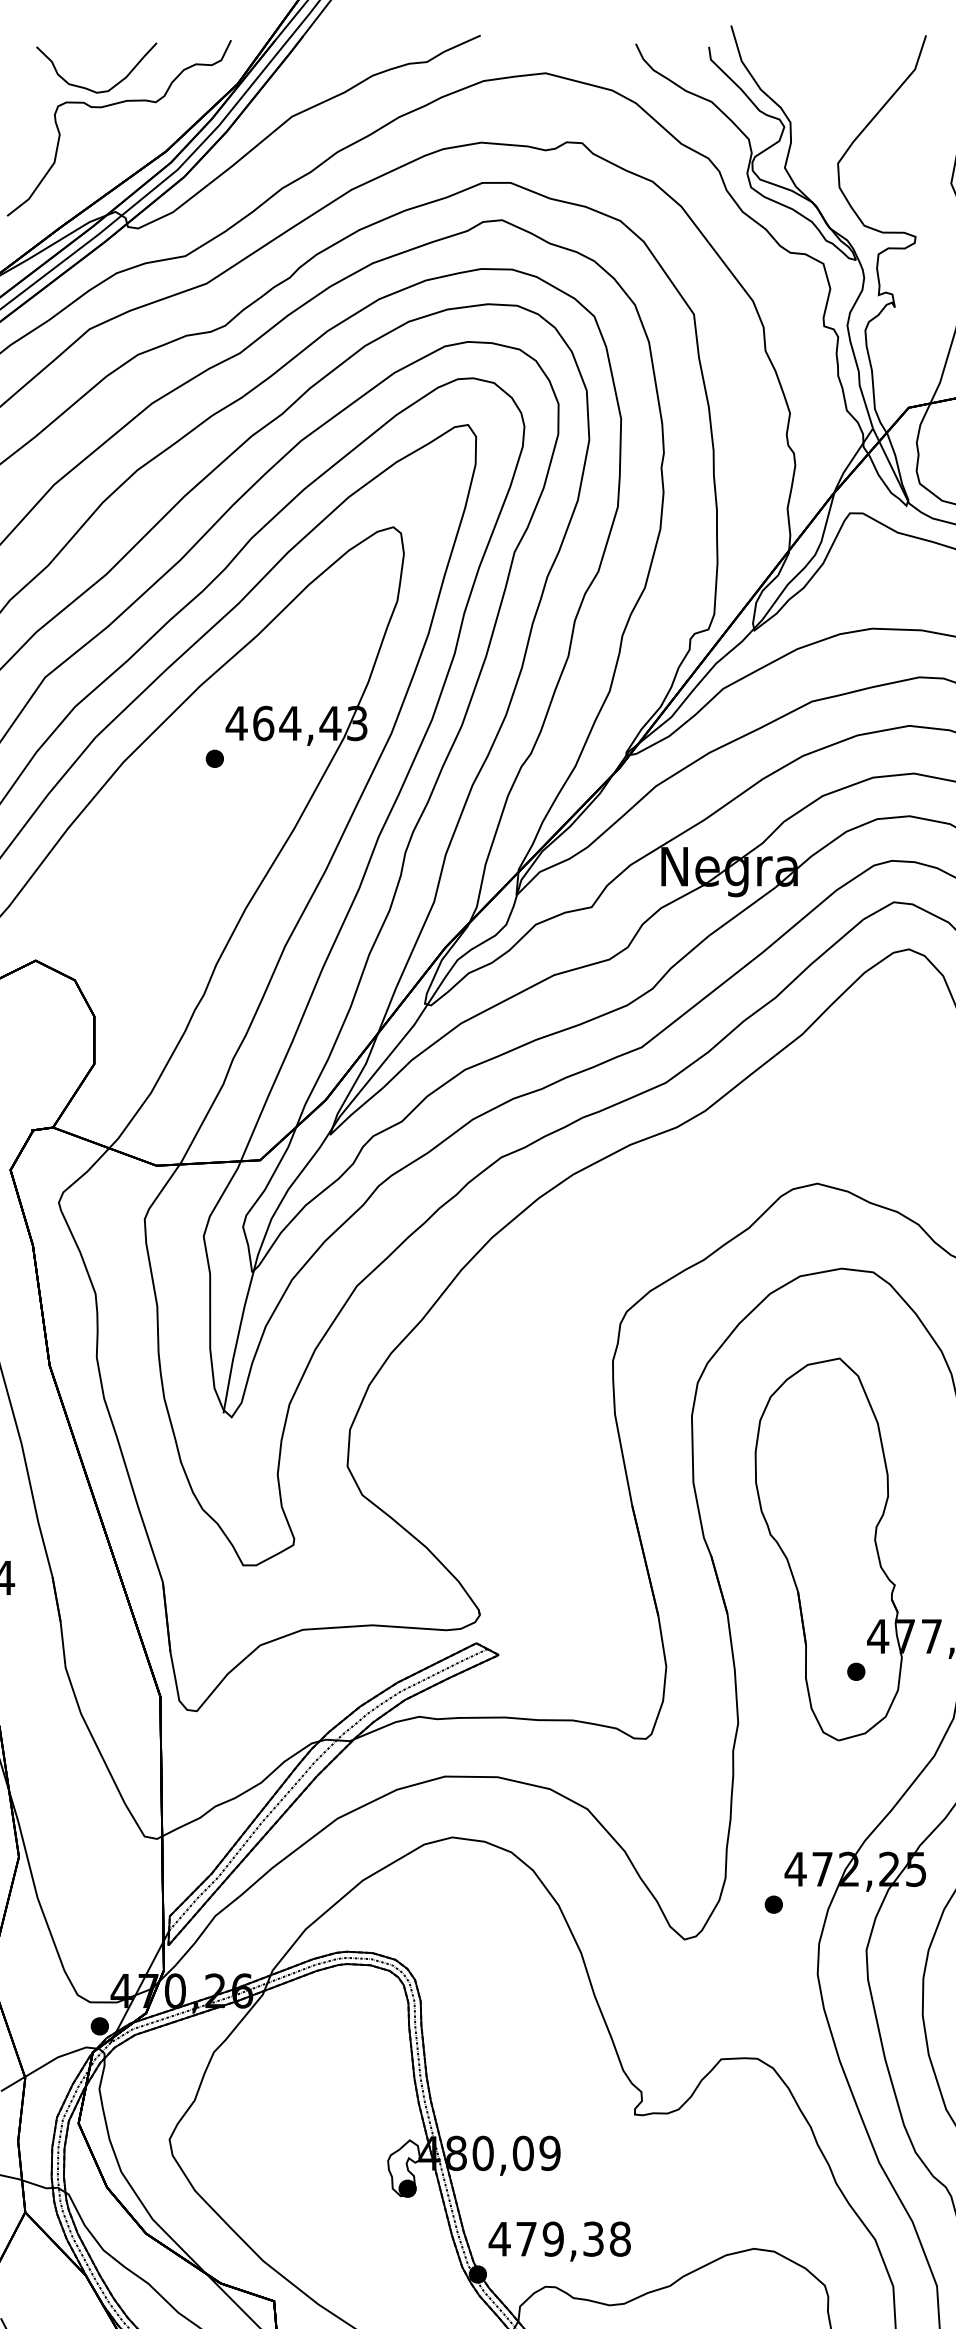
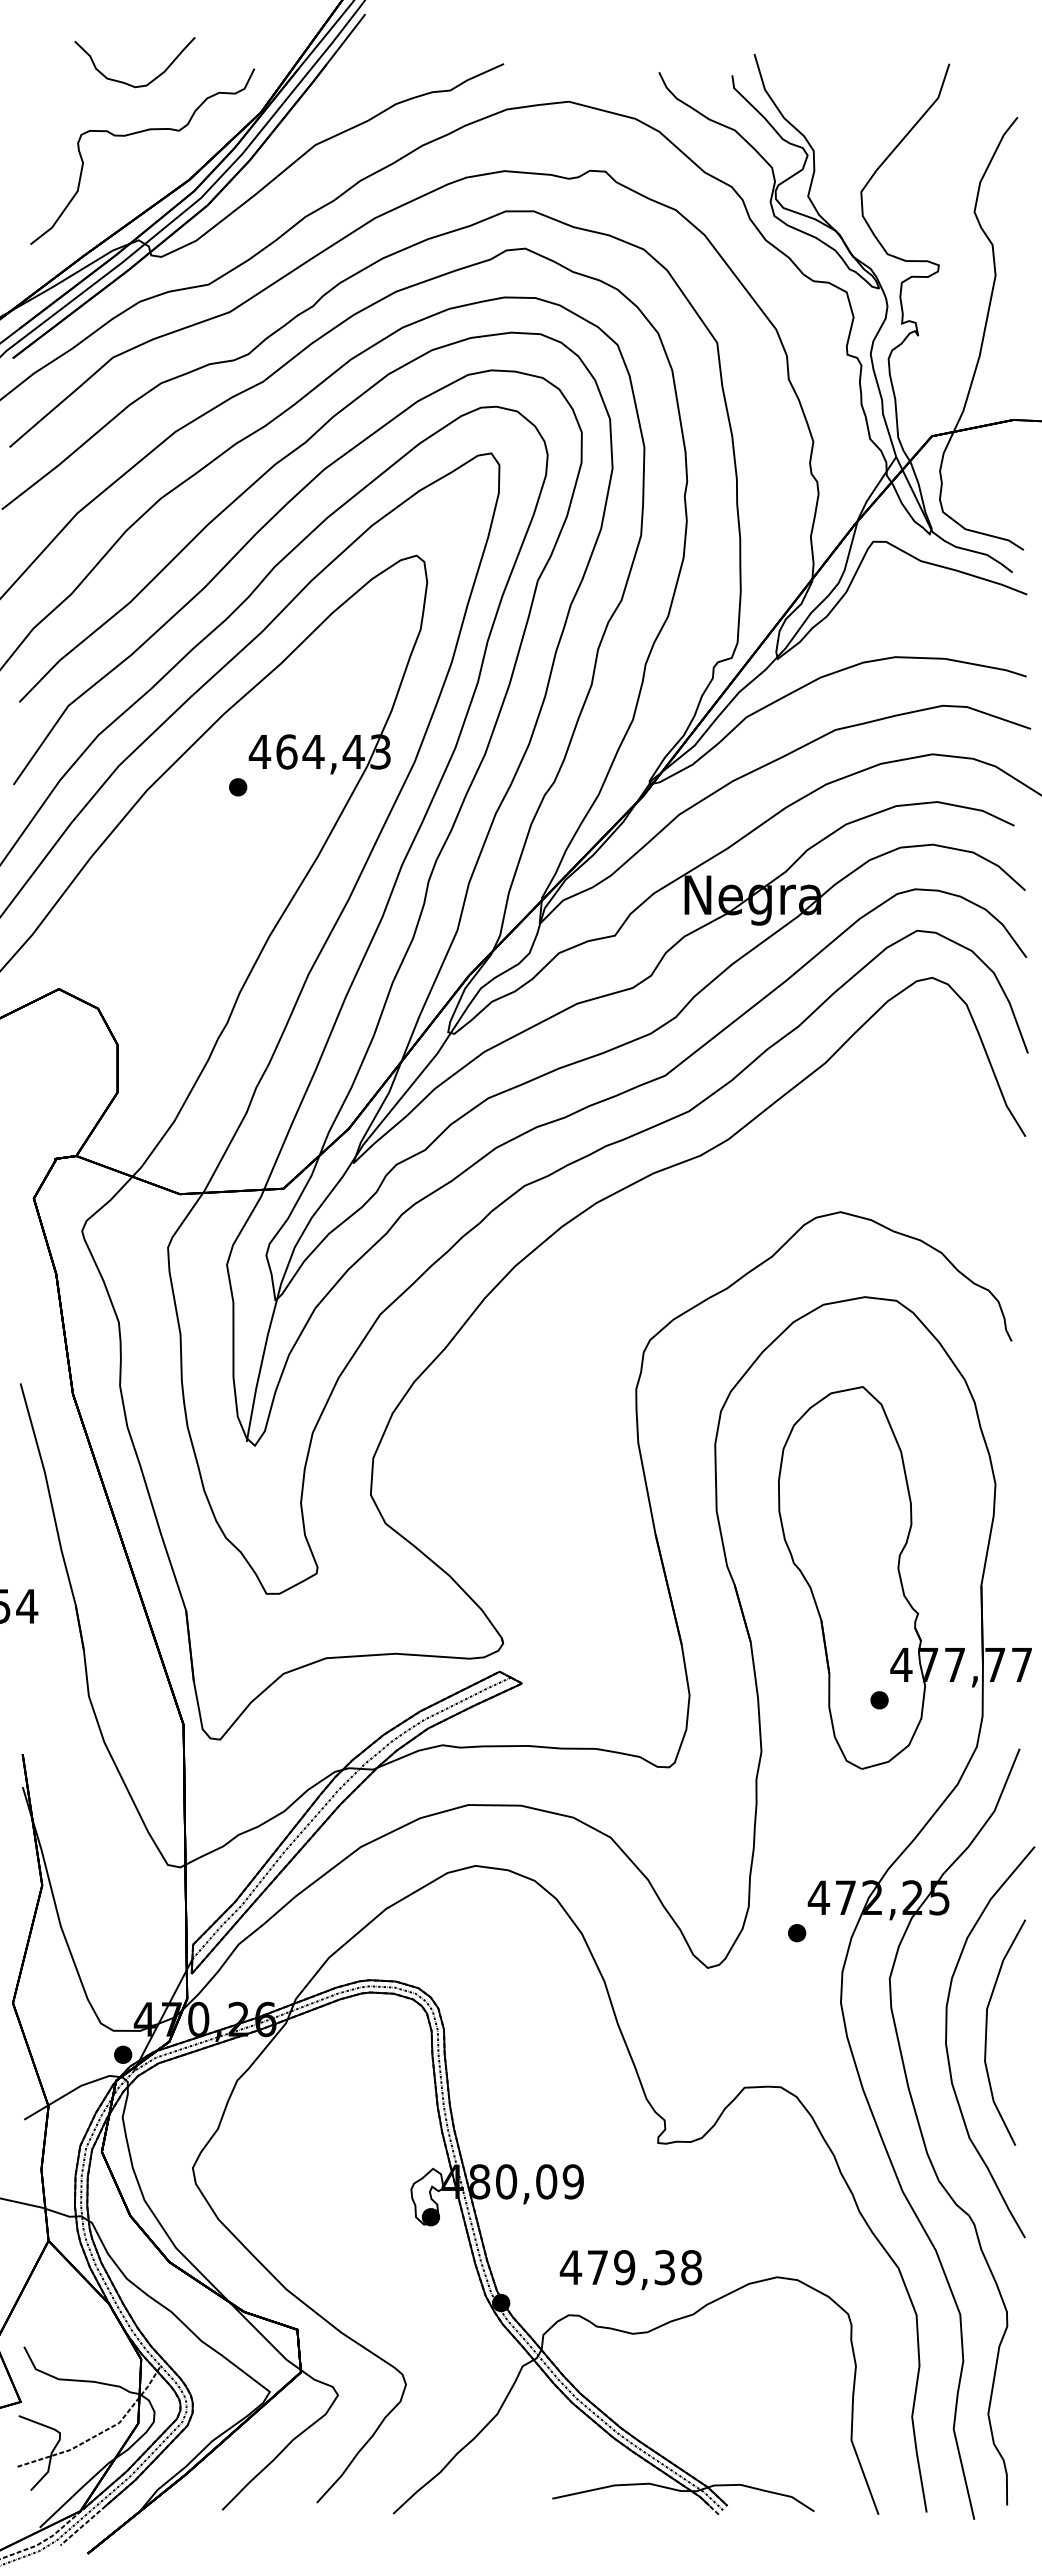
curve: (88, 88) -> (126, 82), moved
text: (559, 2242) -> (630, 2270), moved

